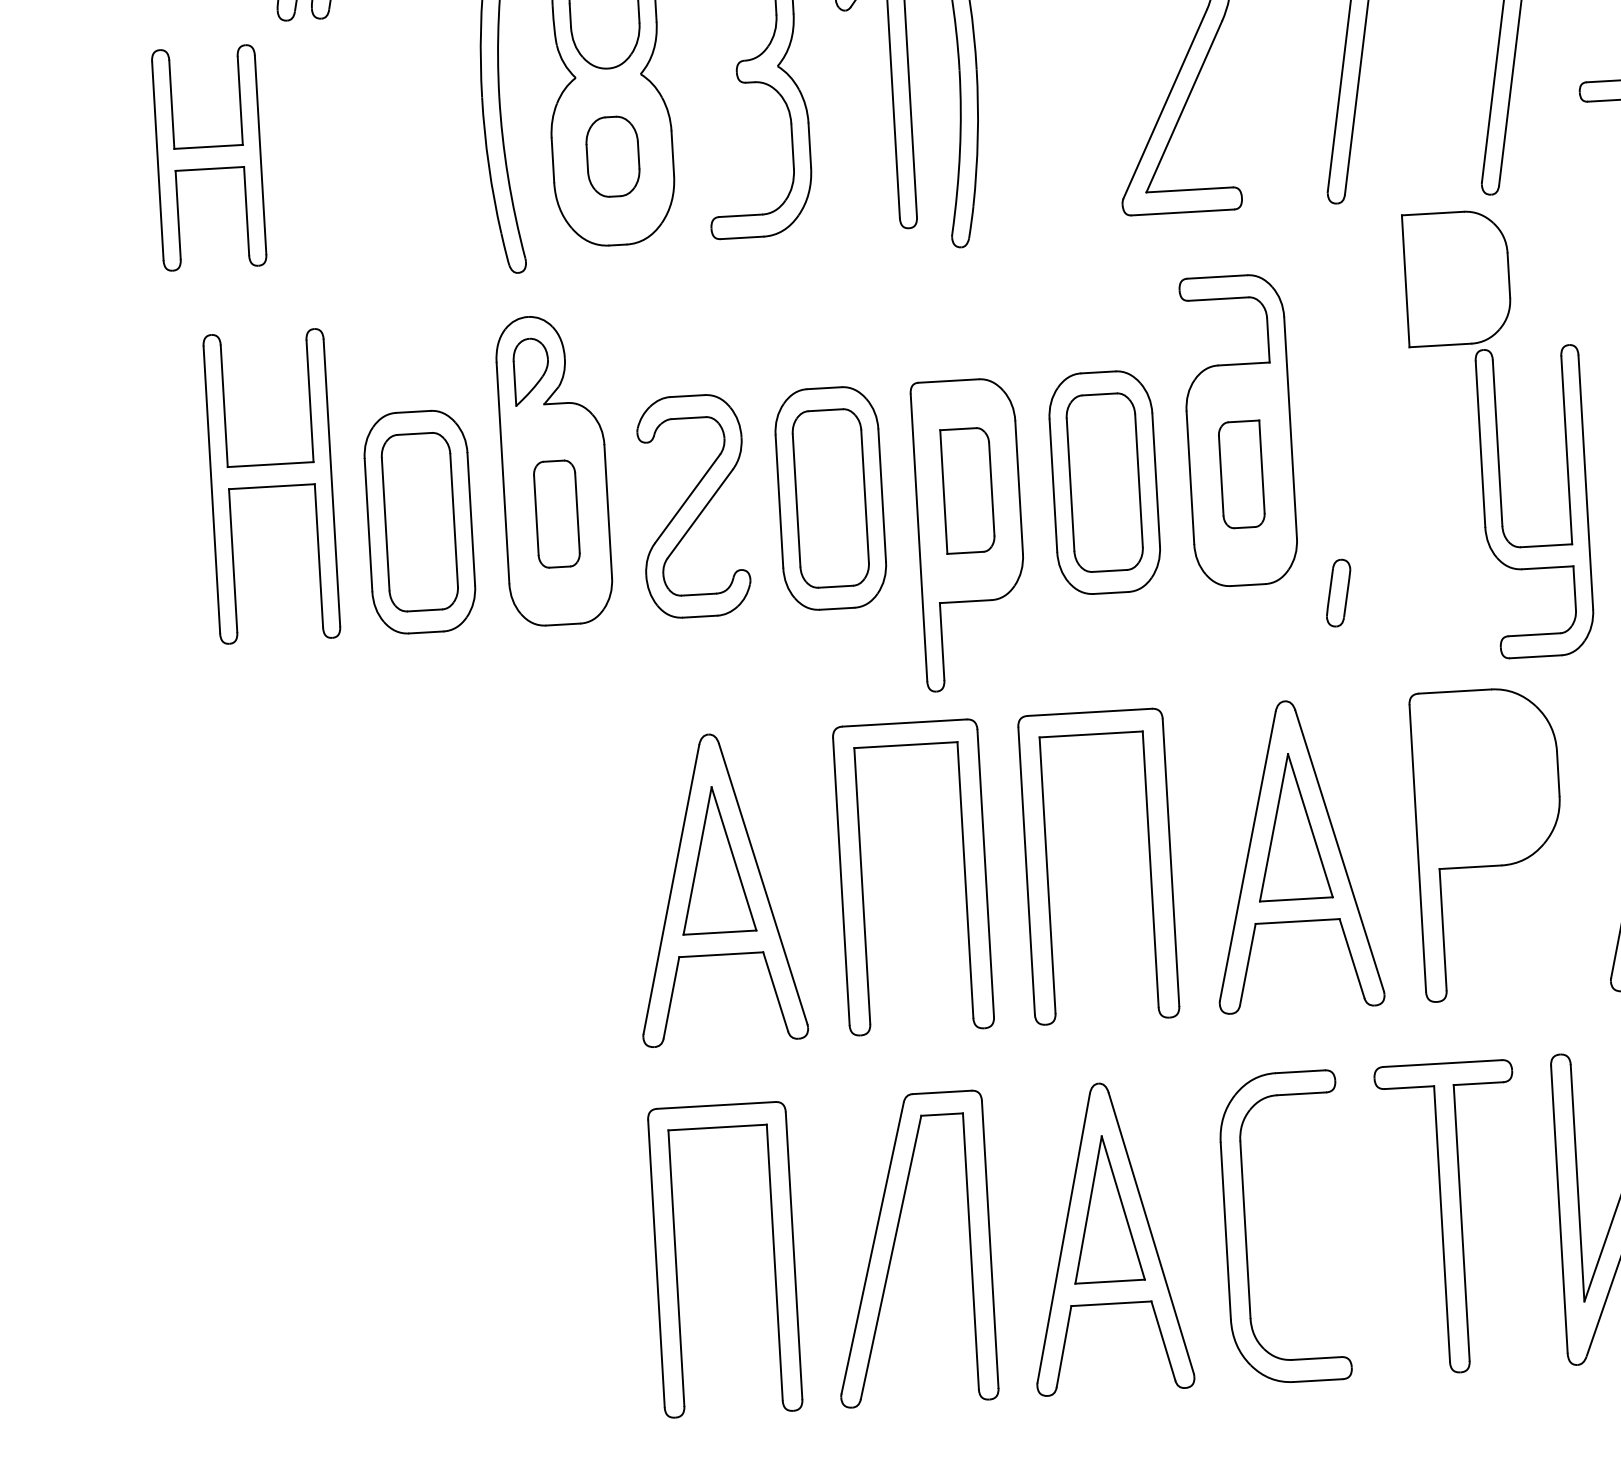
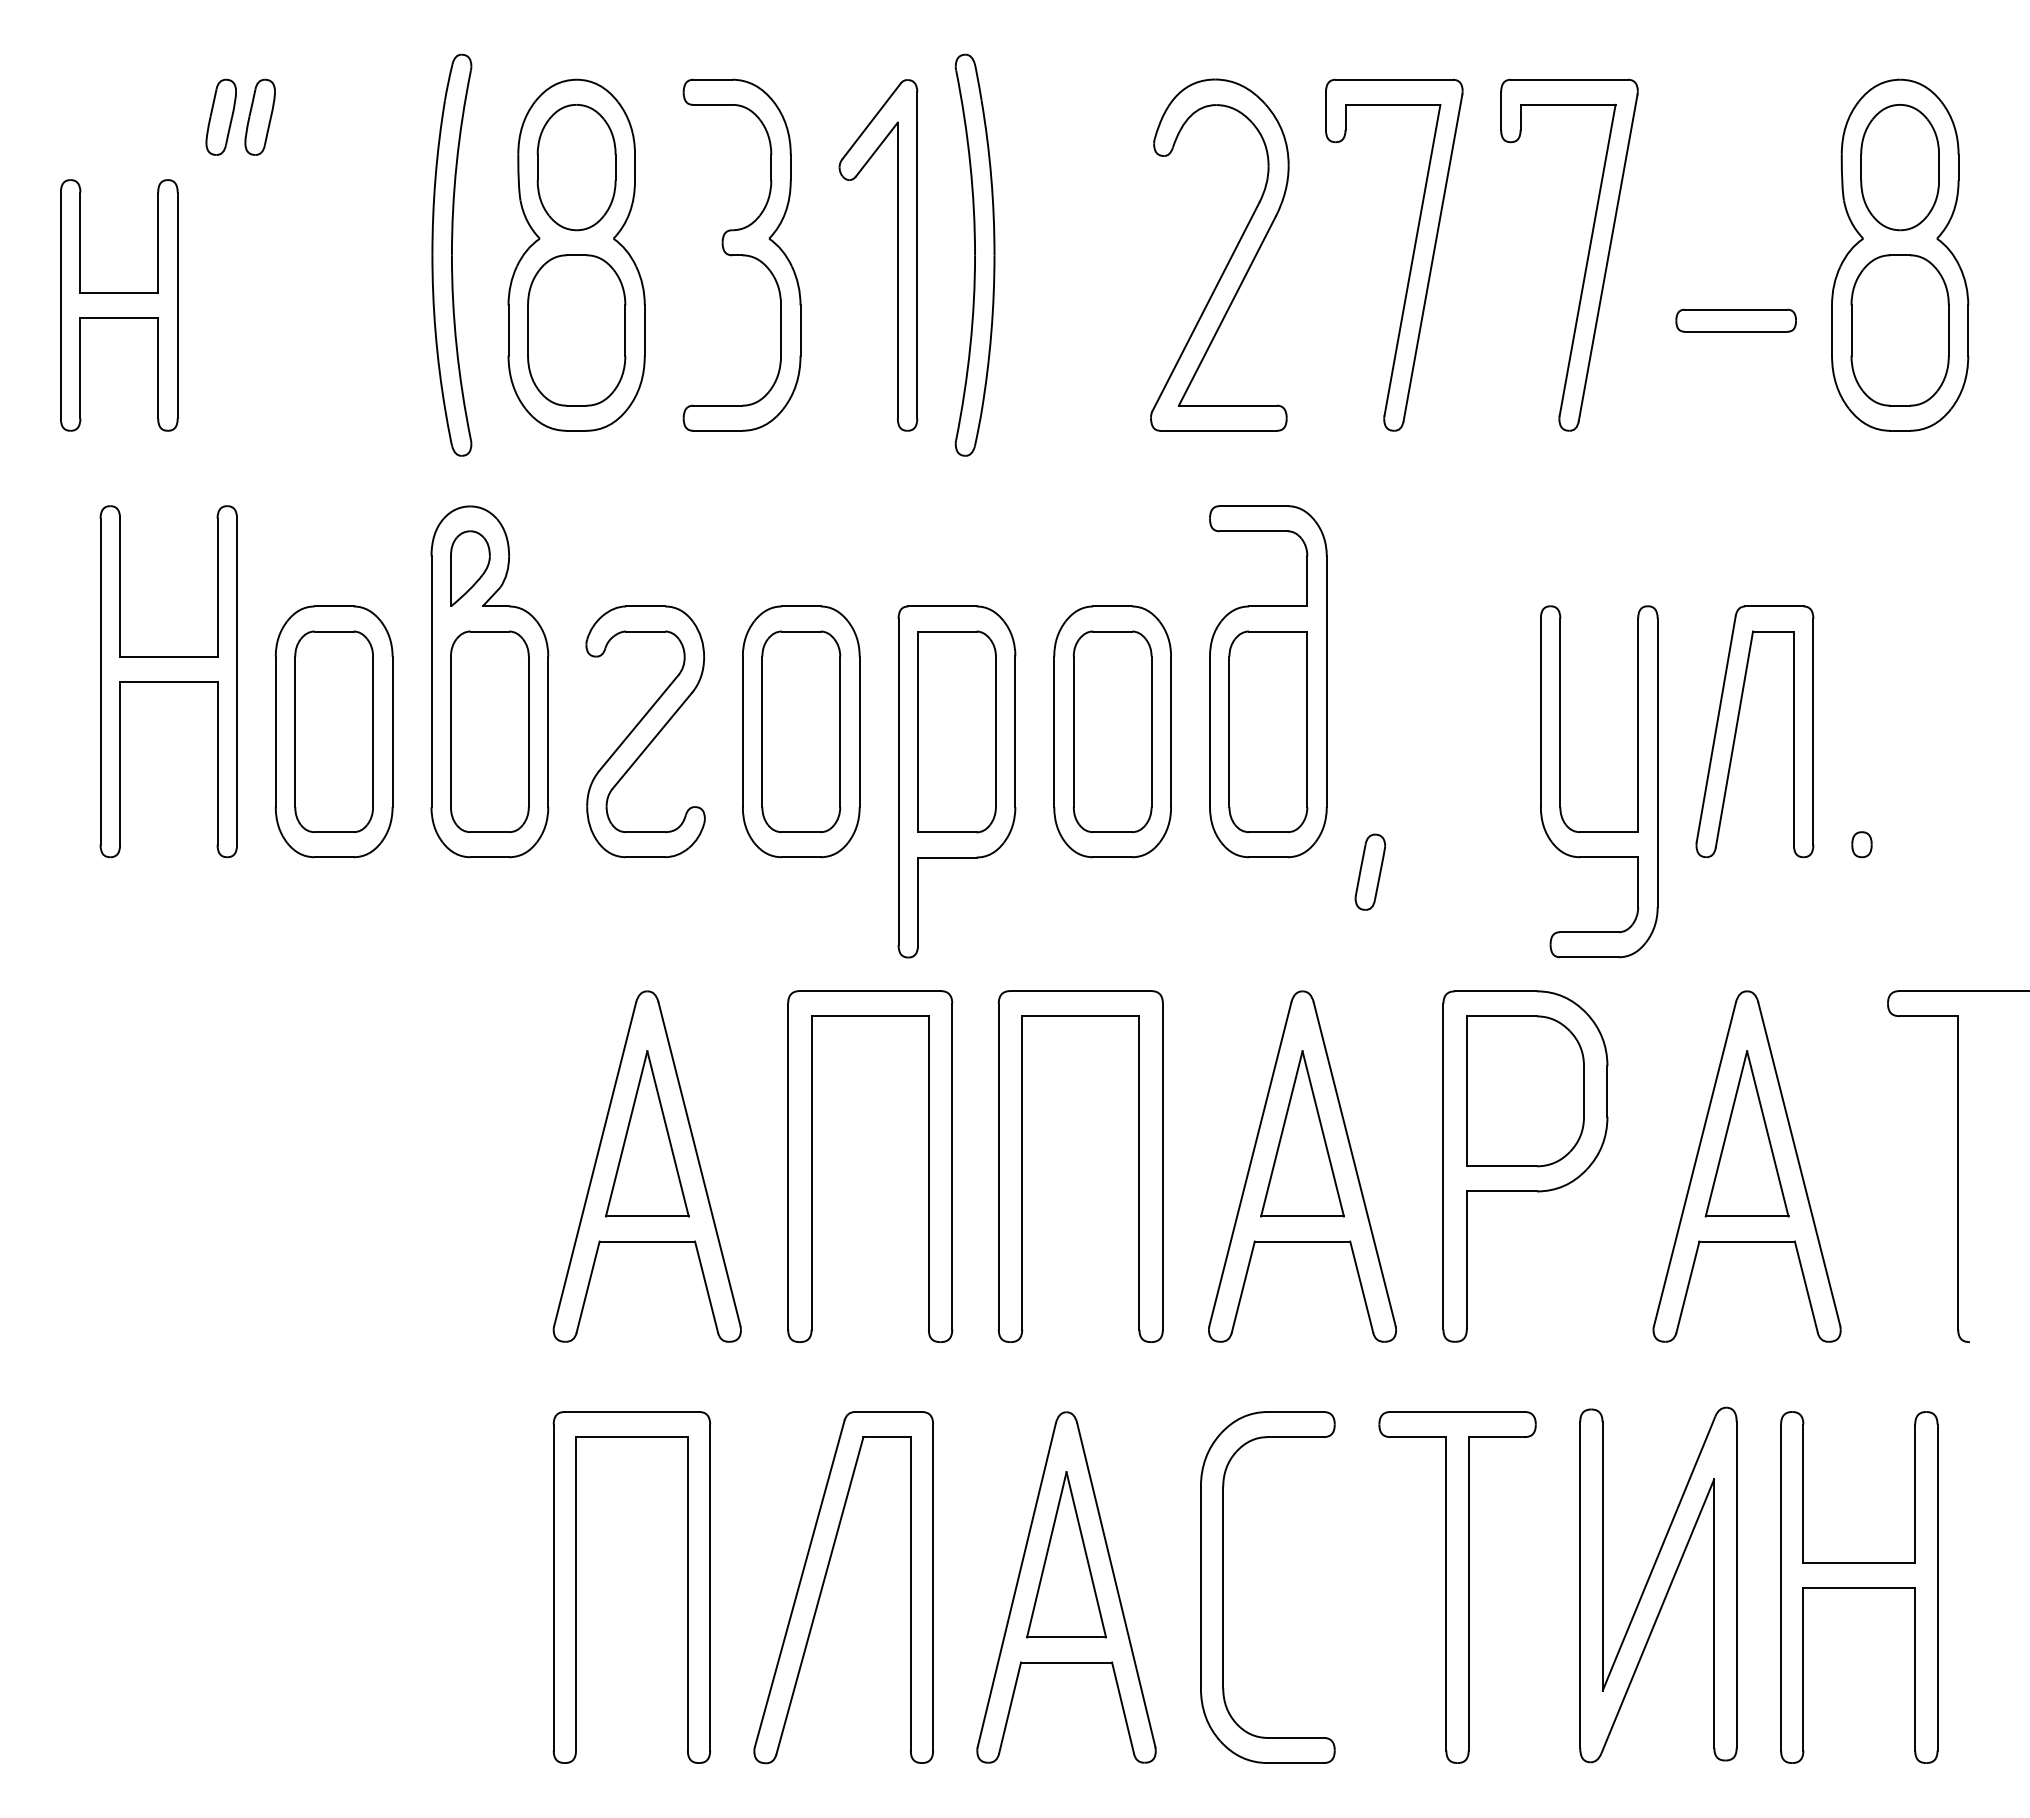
part: (612, 156) -> (576, 330), size x1.67
part: (1457, 278) -> (1525, 1091), moved
part: (1241, 474) -> (1268, 731), size x1.67
part: (967, 490) -> (956, 731), size x1.43
part: (556, 513) -> (489, 731), size x1.67

